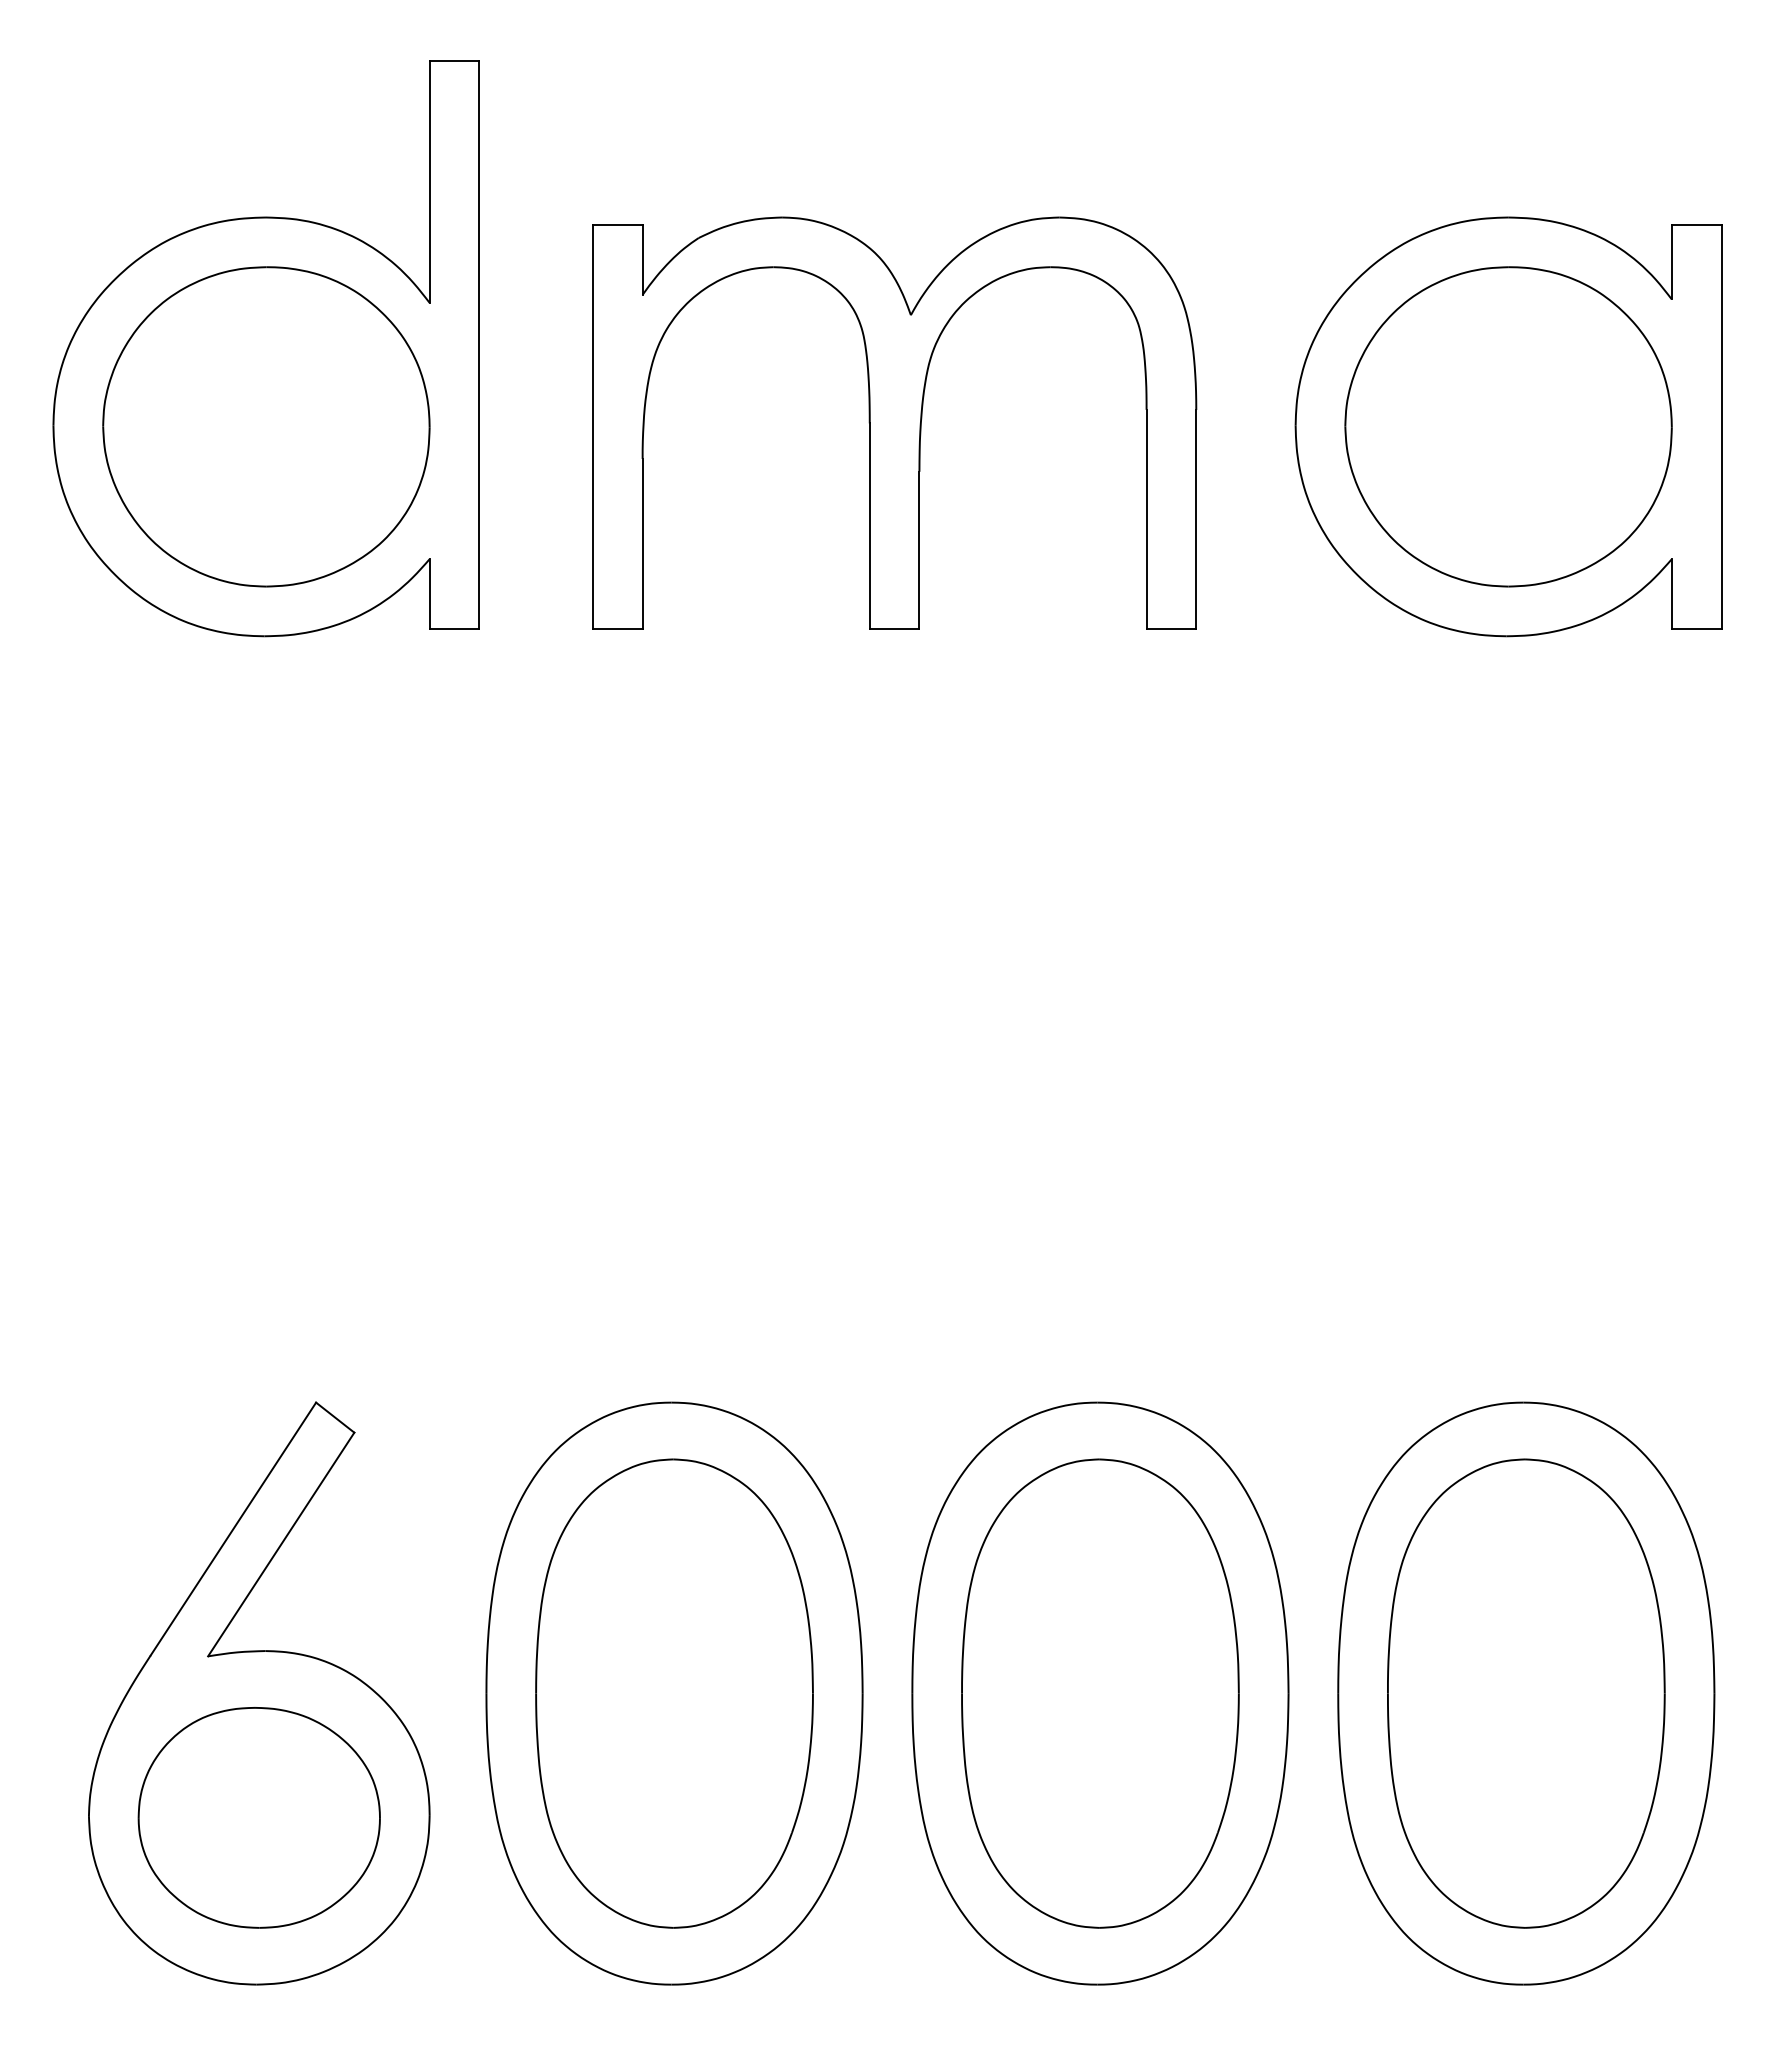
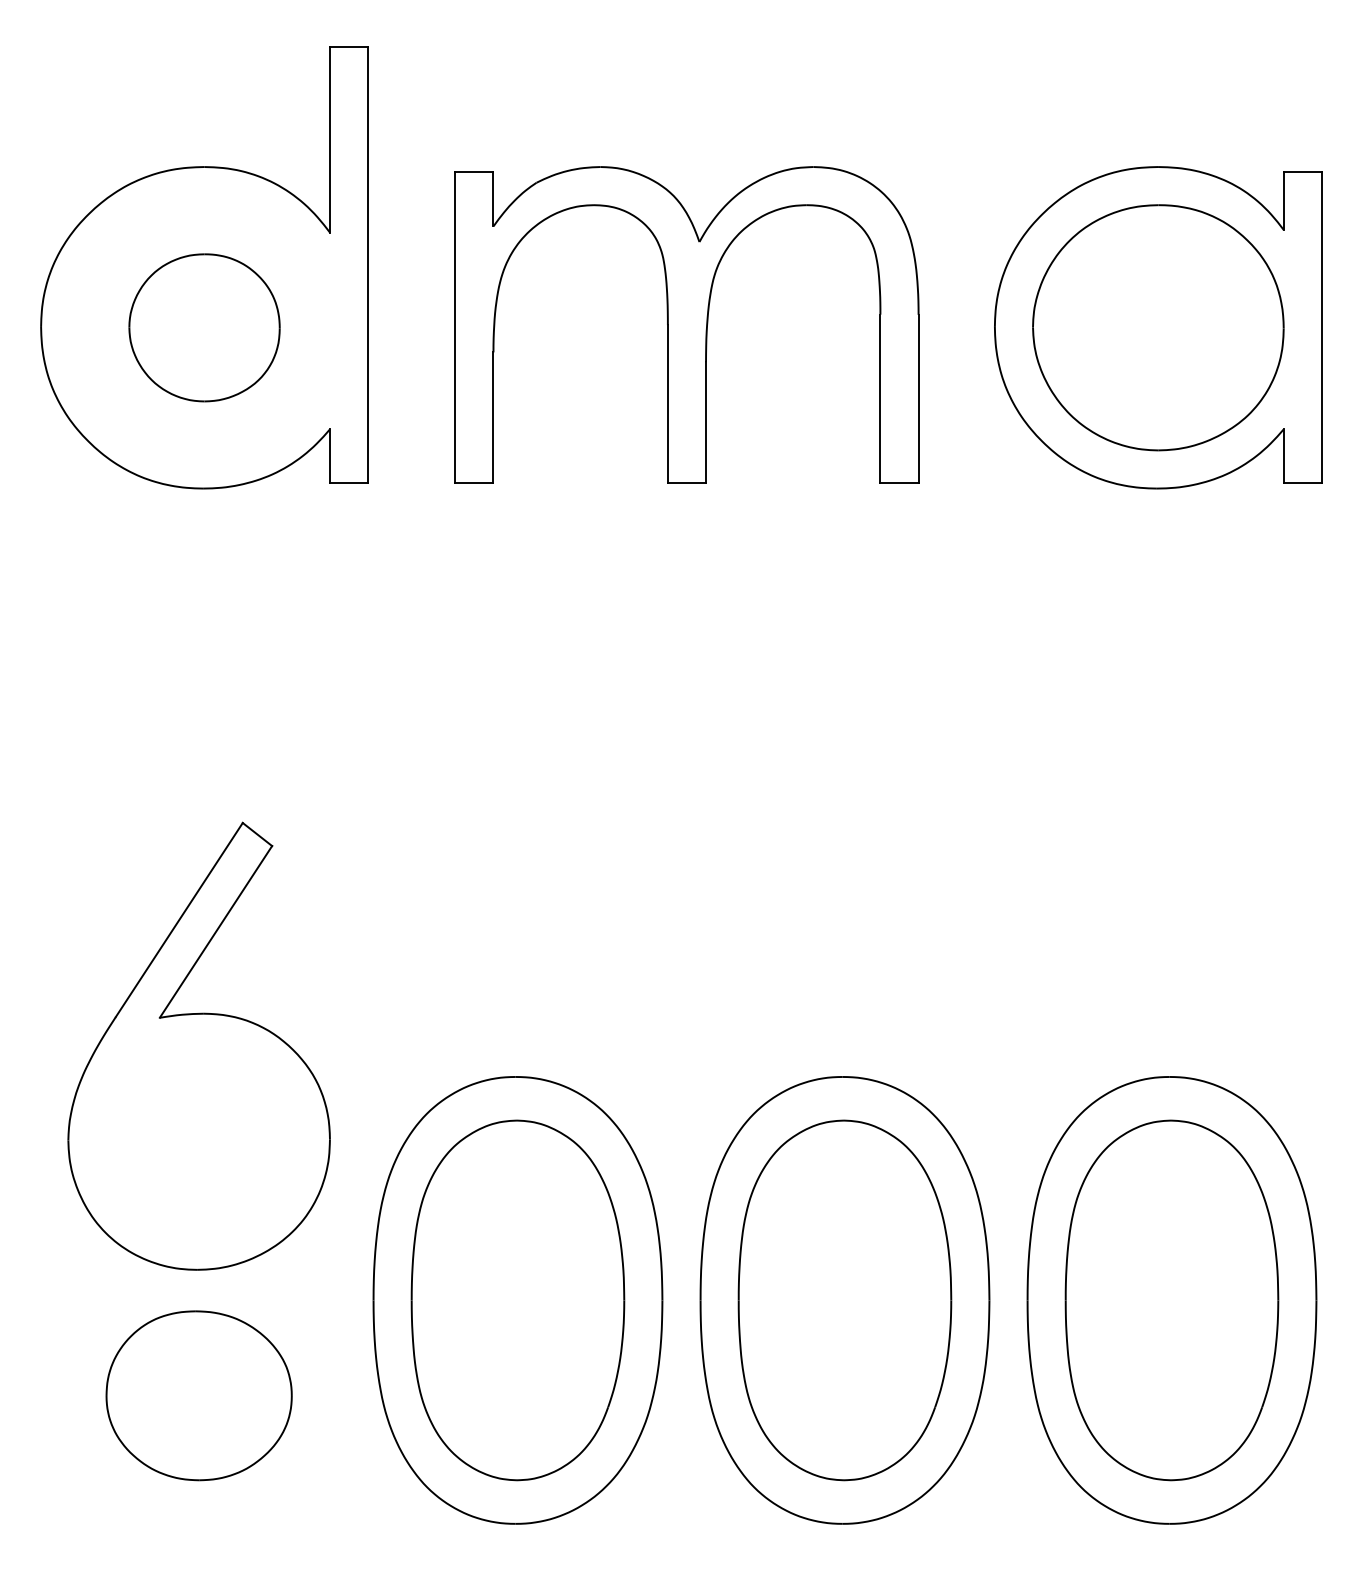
part: (266, 426) -> (204, 327), size x0.6
part: (258, 1692) -> (198, 1045), moved

